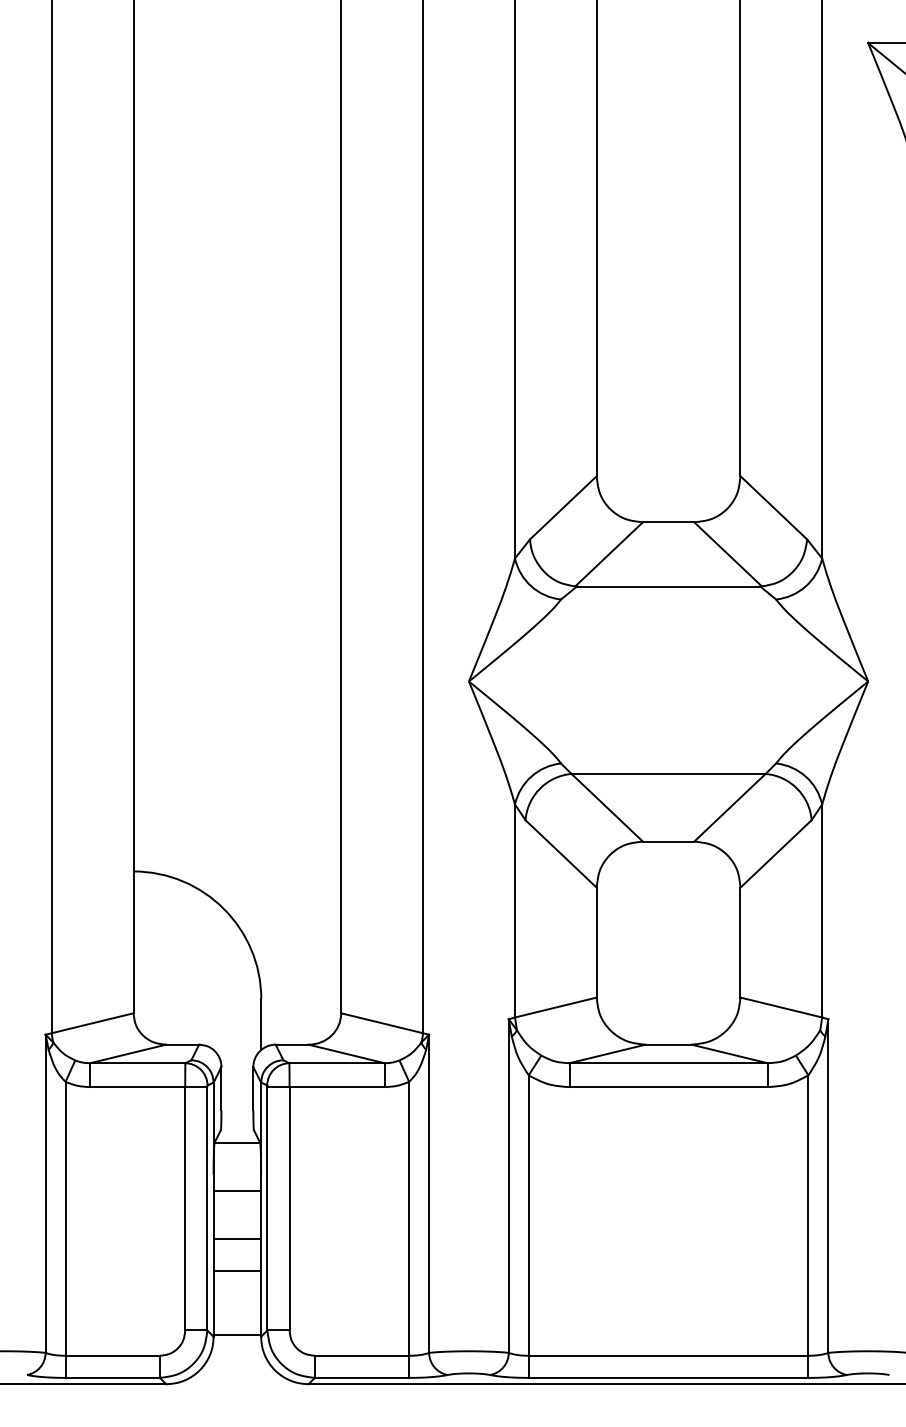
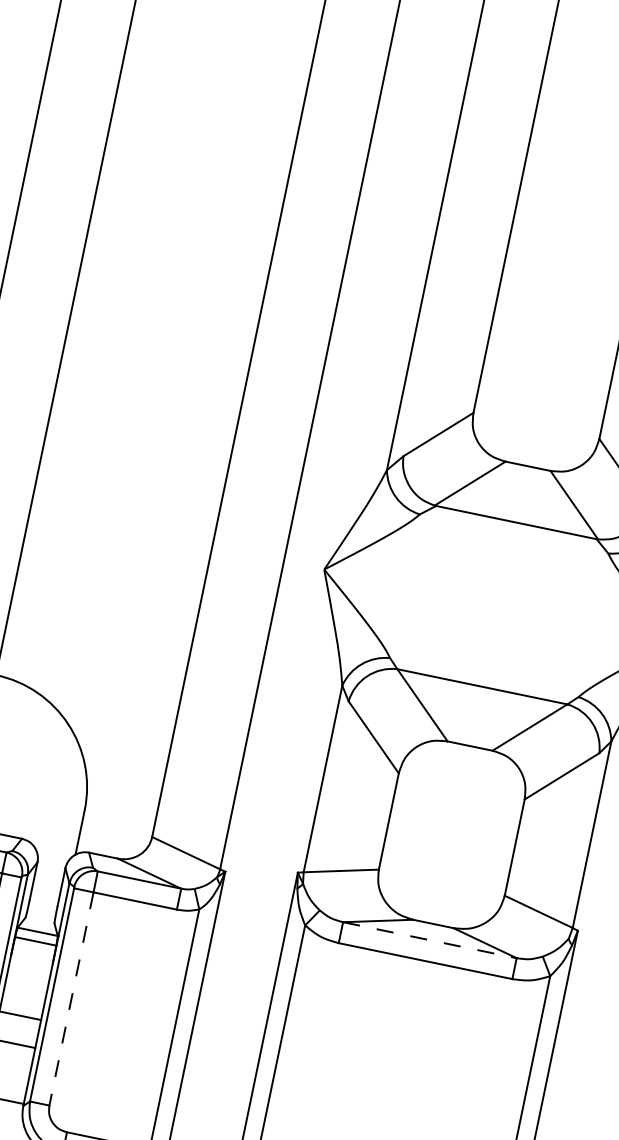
line: (669, 1063) -> (430, 940), solid -> dashed
line: (237, 1190) -> (35, 941), moved
line: (289, 1208) -> (71, 998), solid -> dashed

